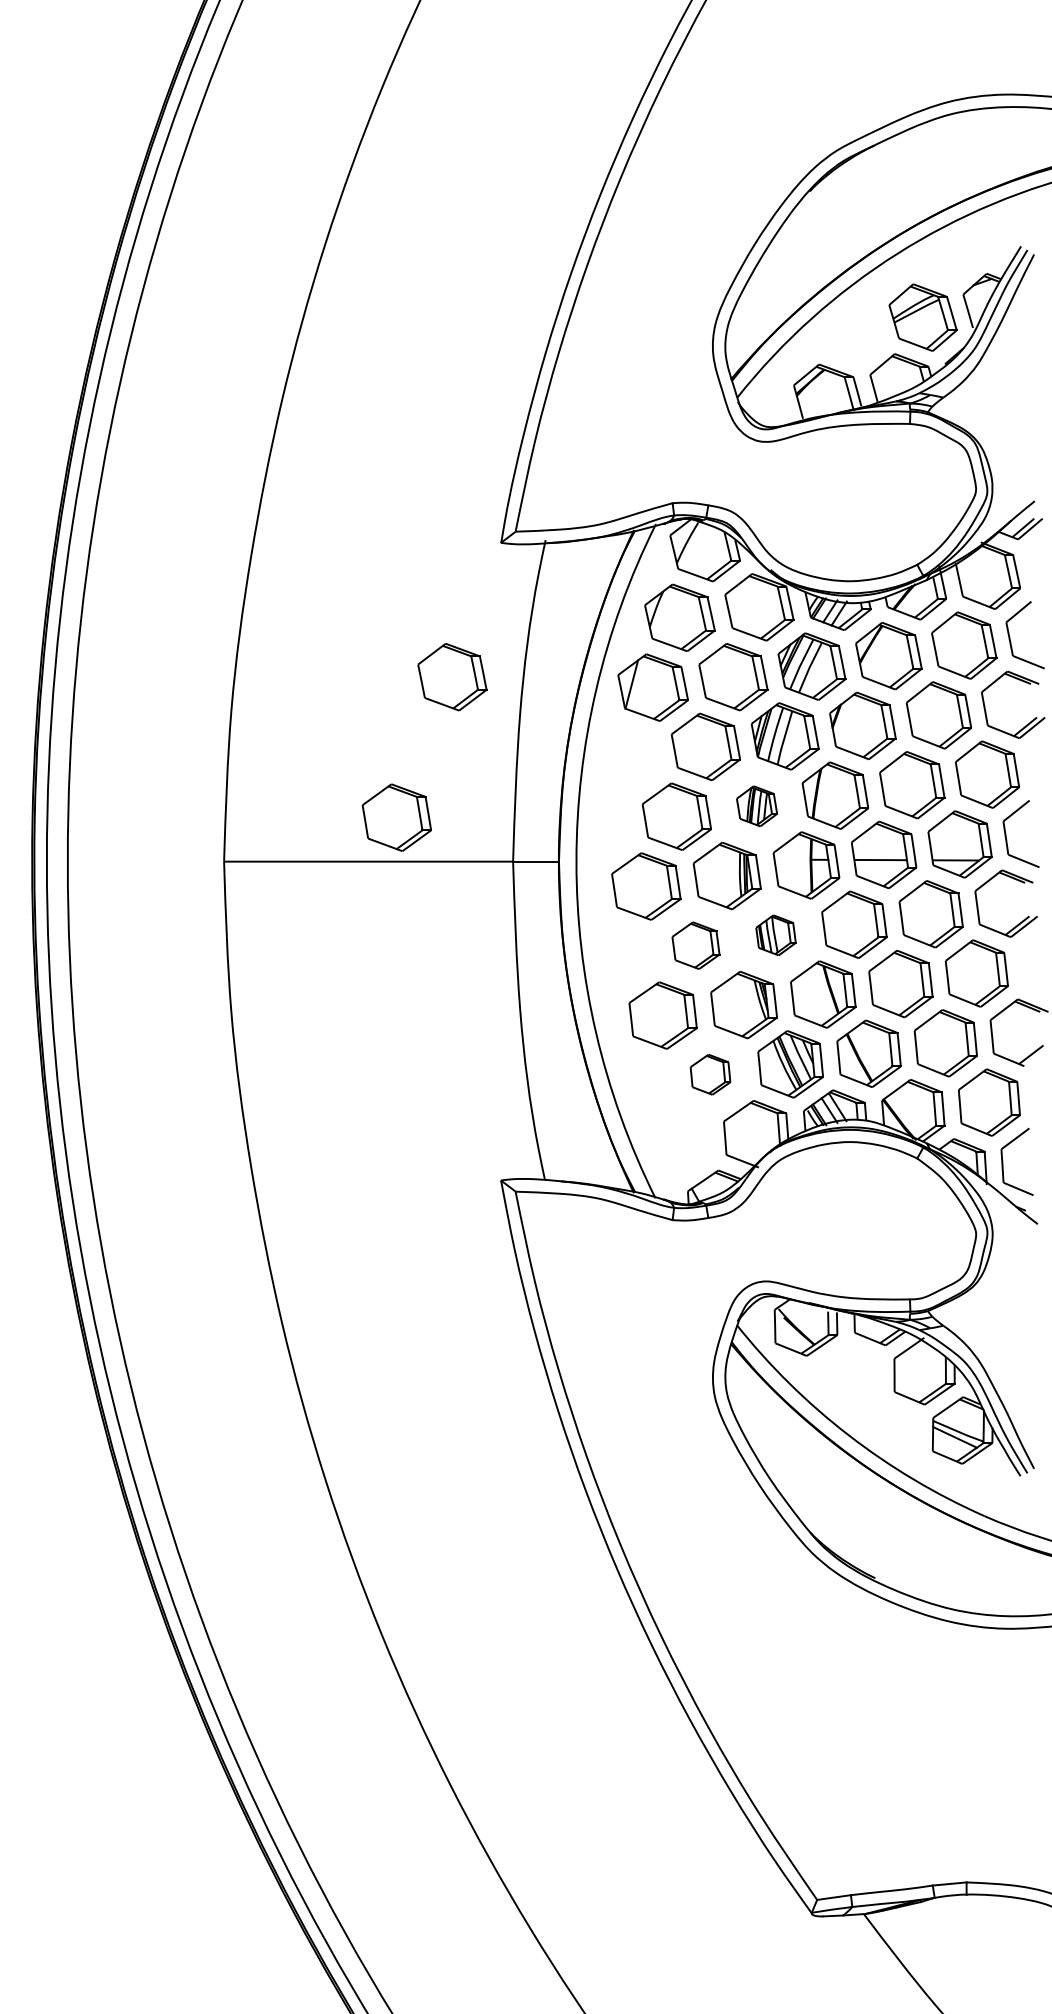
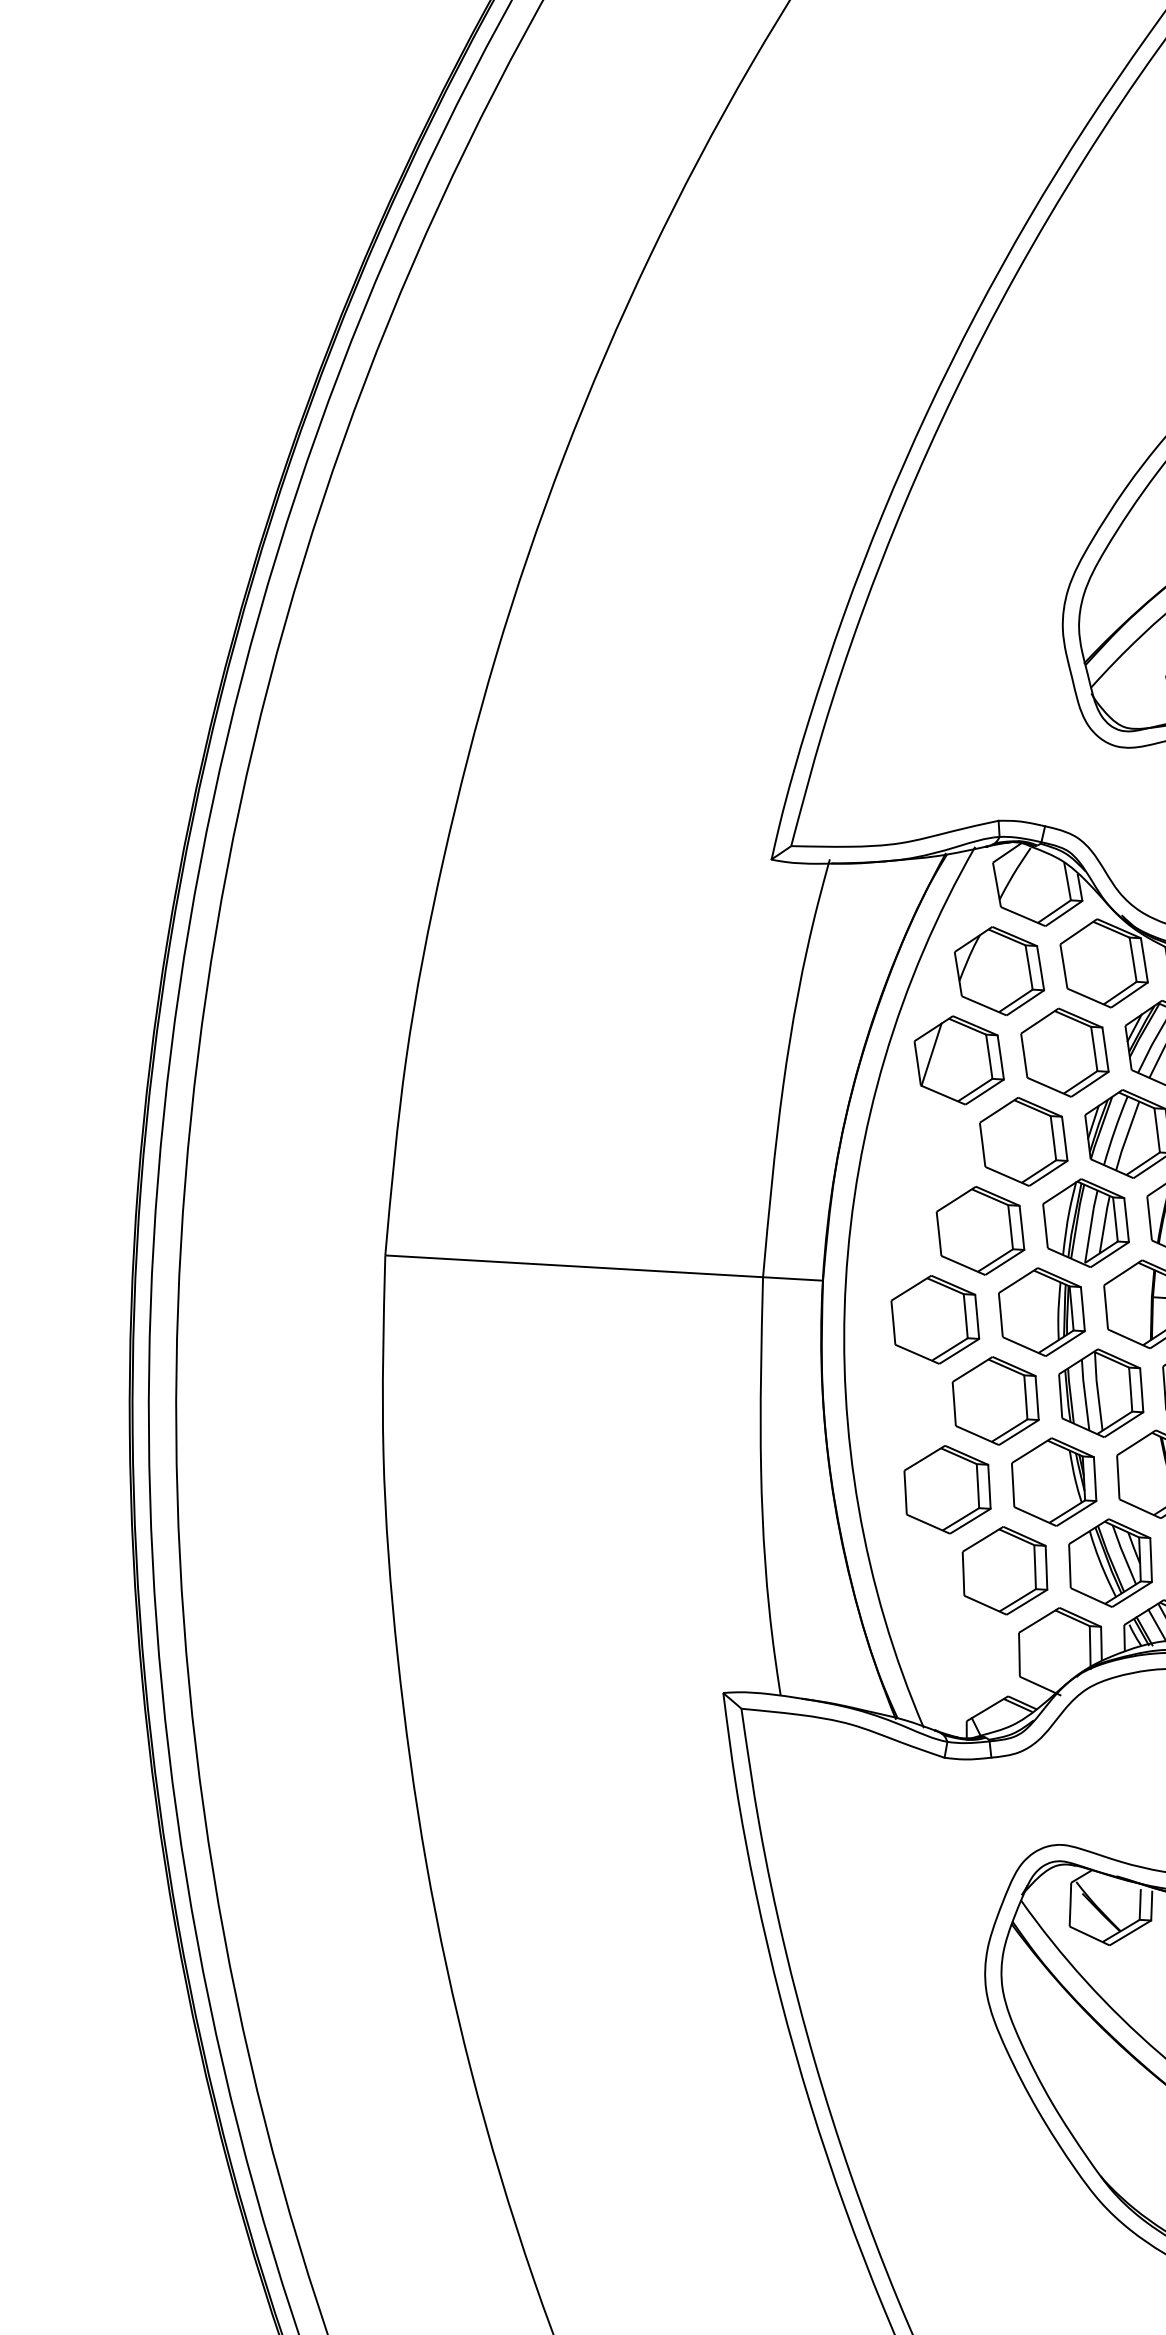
part: (452, 677) -> (697, 1031), removed
part: (756, 806) -> (1085, 1223), size x1.67
part: (396, 817) -> (613, 1210), removed
part: (775, 935) -> (1100, 1393), size x1.67
part: (695, 945) -> (995, 1400), size x1.43
part: (710, 1074) -> (1005, 1570), size x1.67

